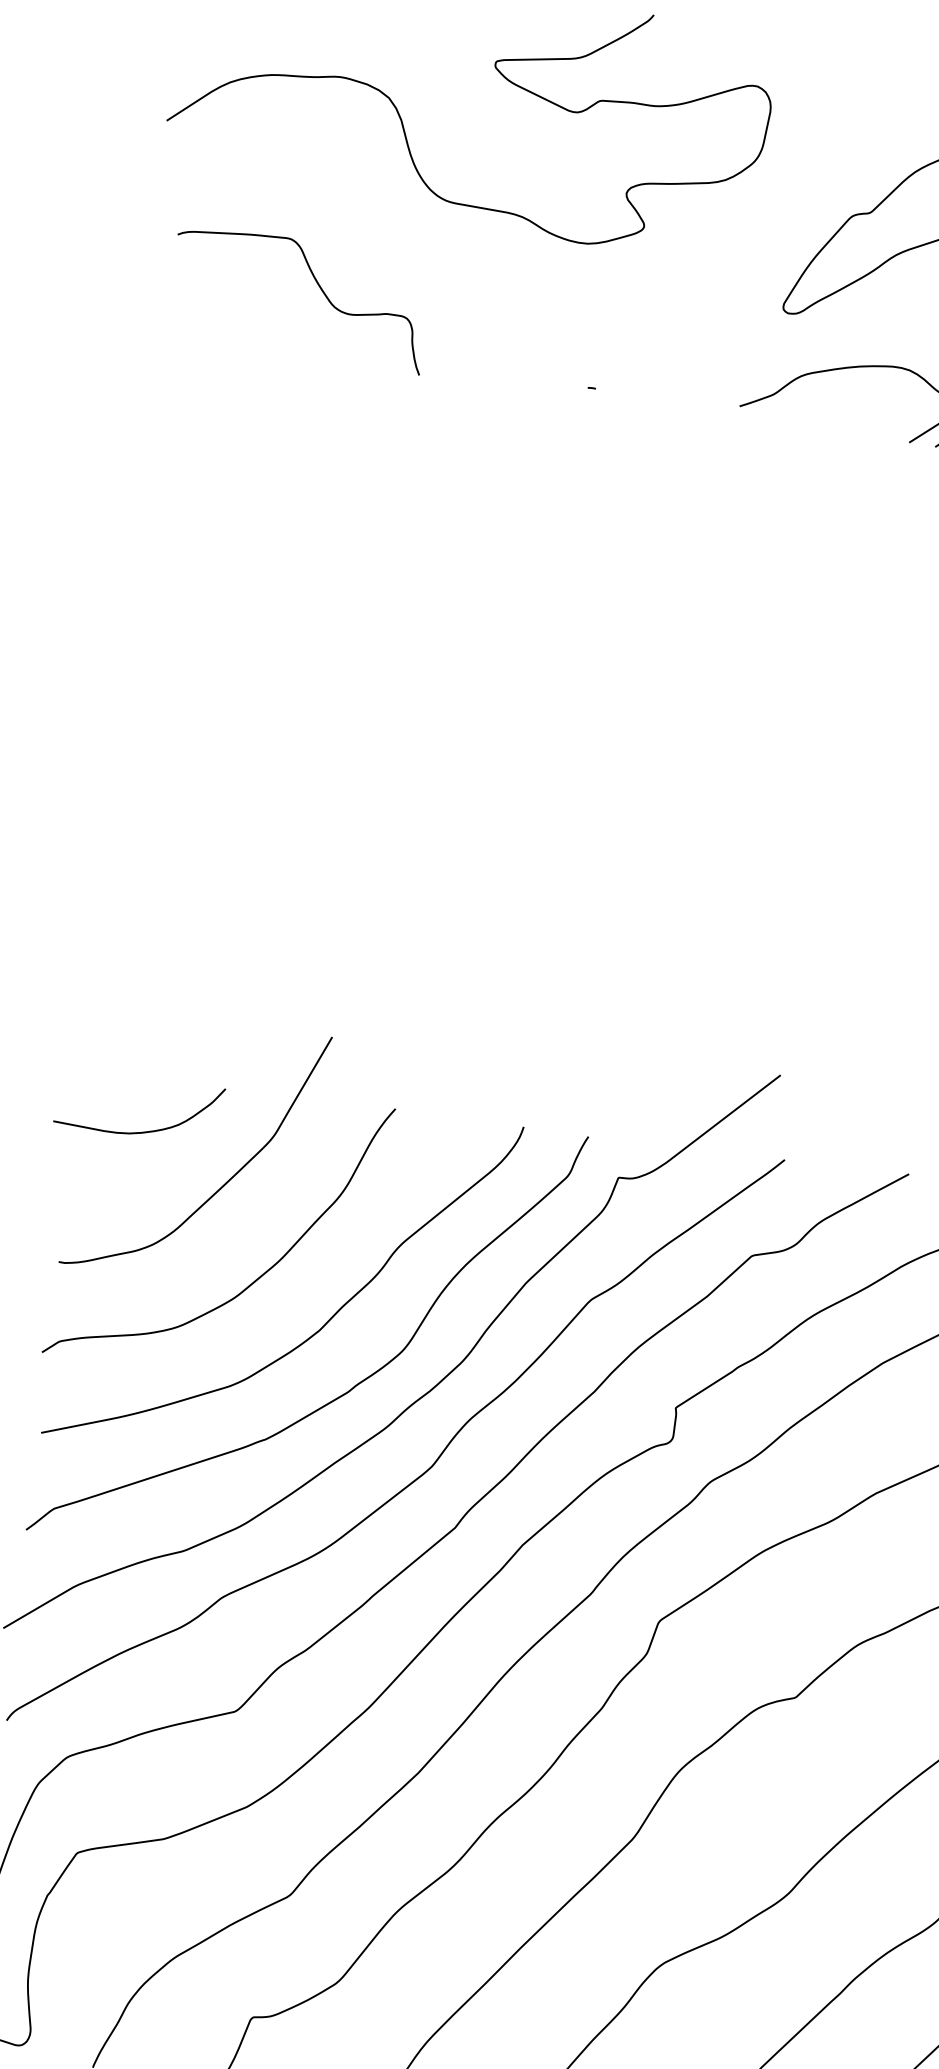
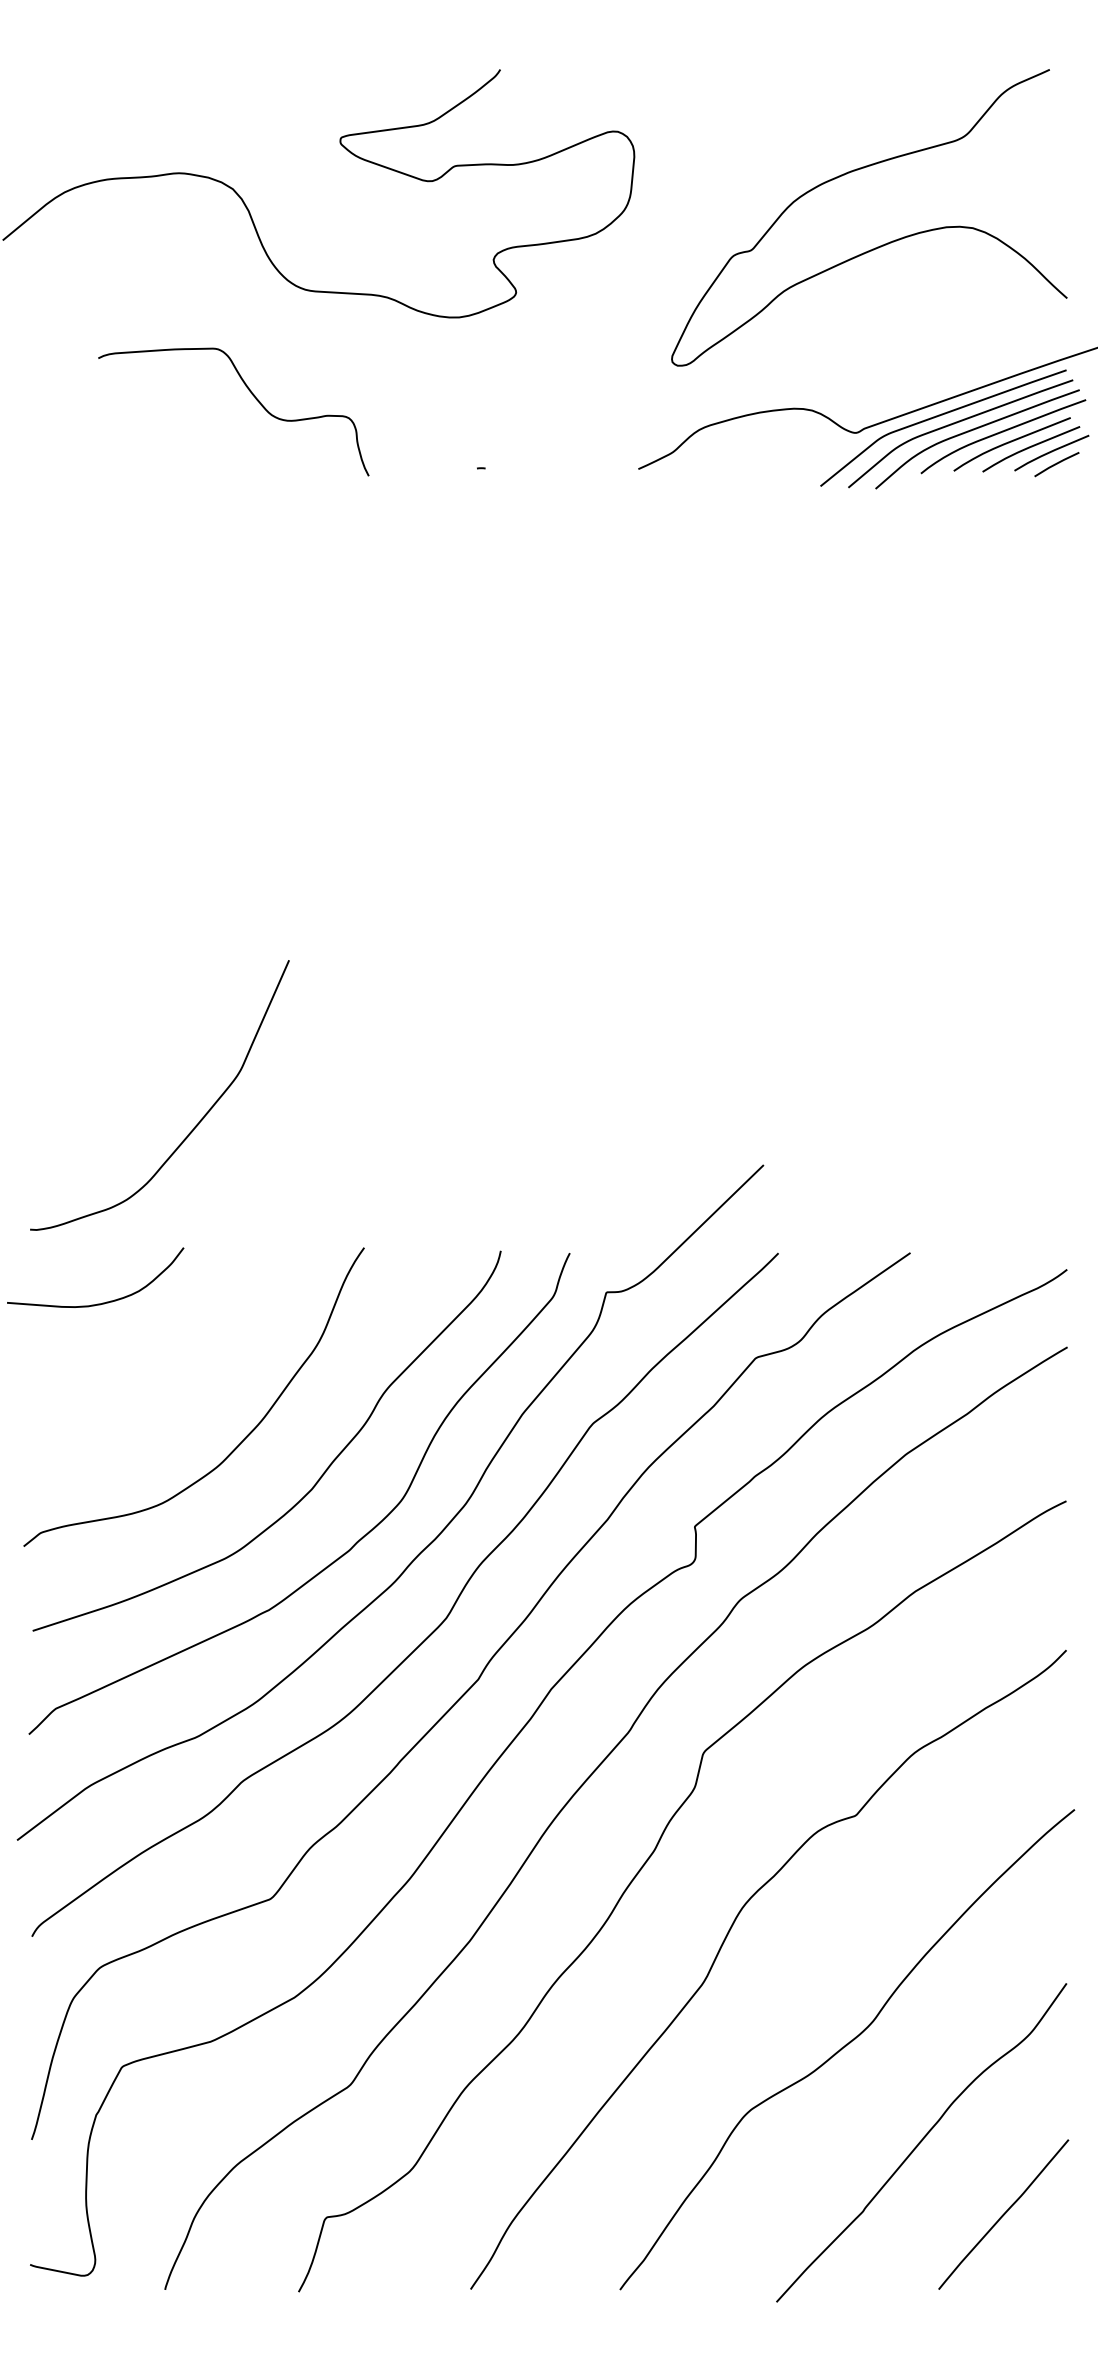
curve: (317, 285) -> (251, 394), moved
curve: (224, 1183) -> (194, 1126), moved

